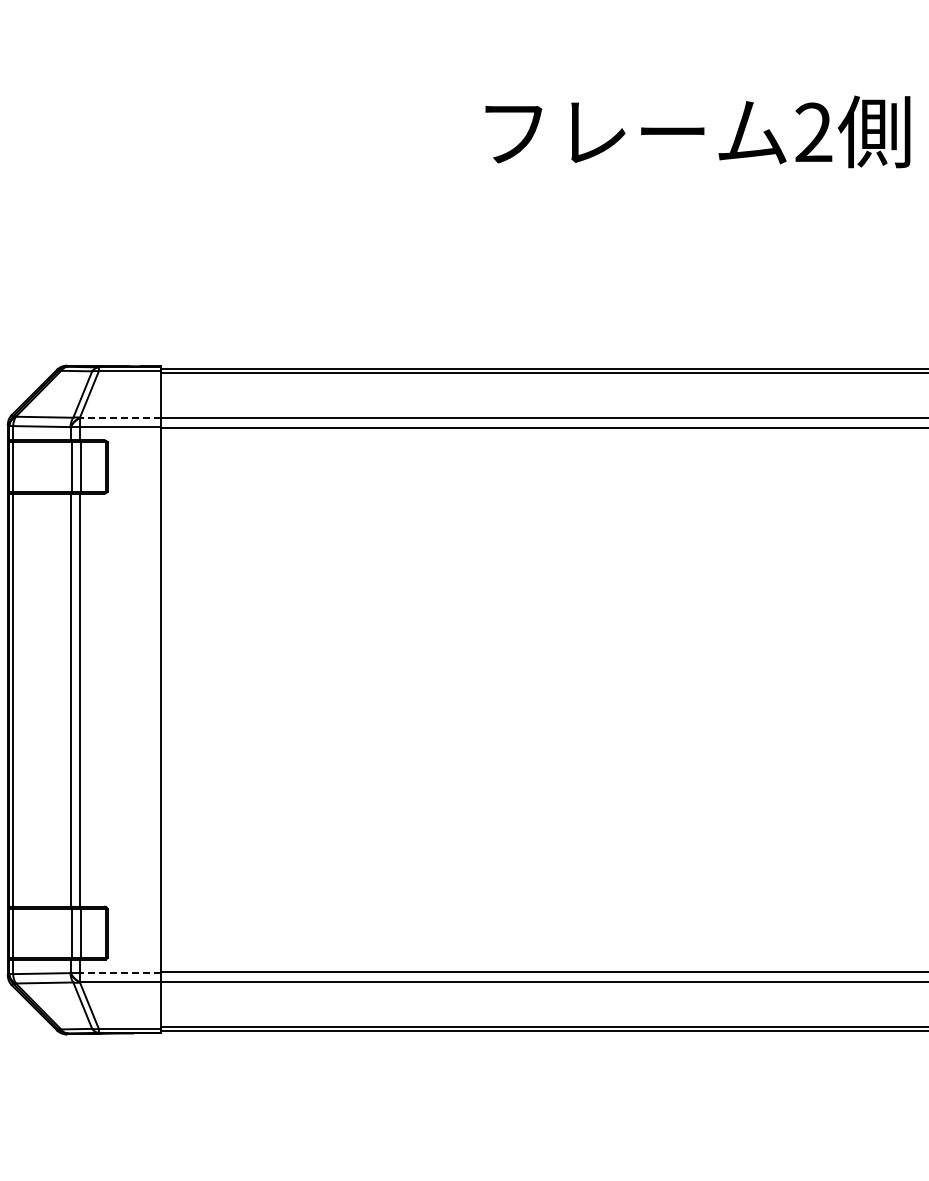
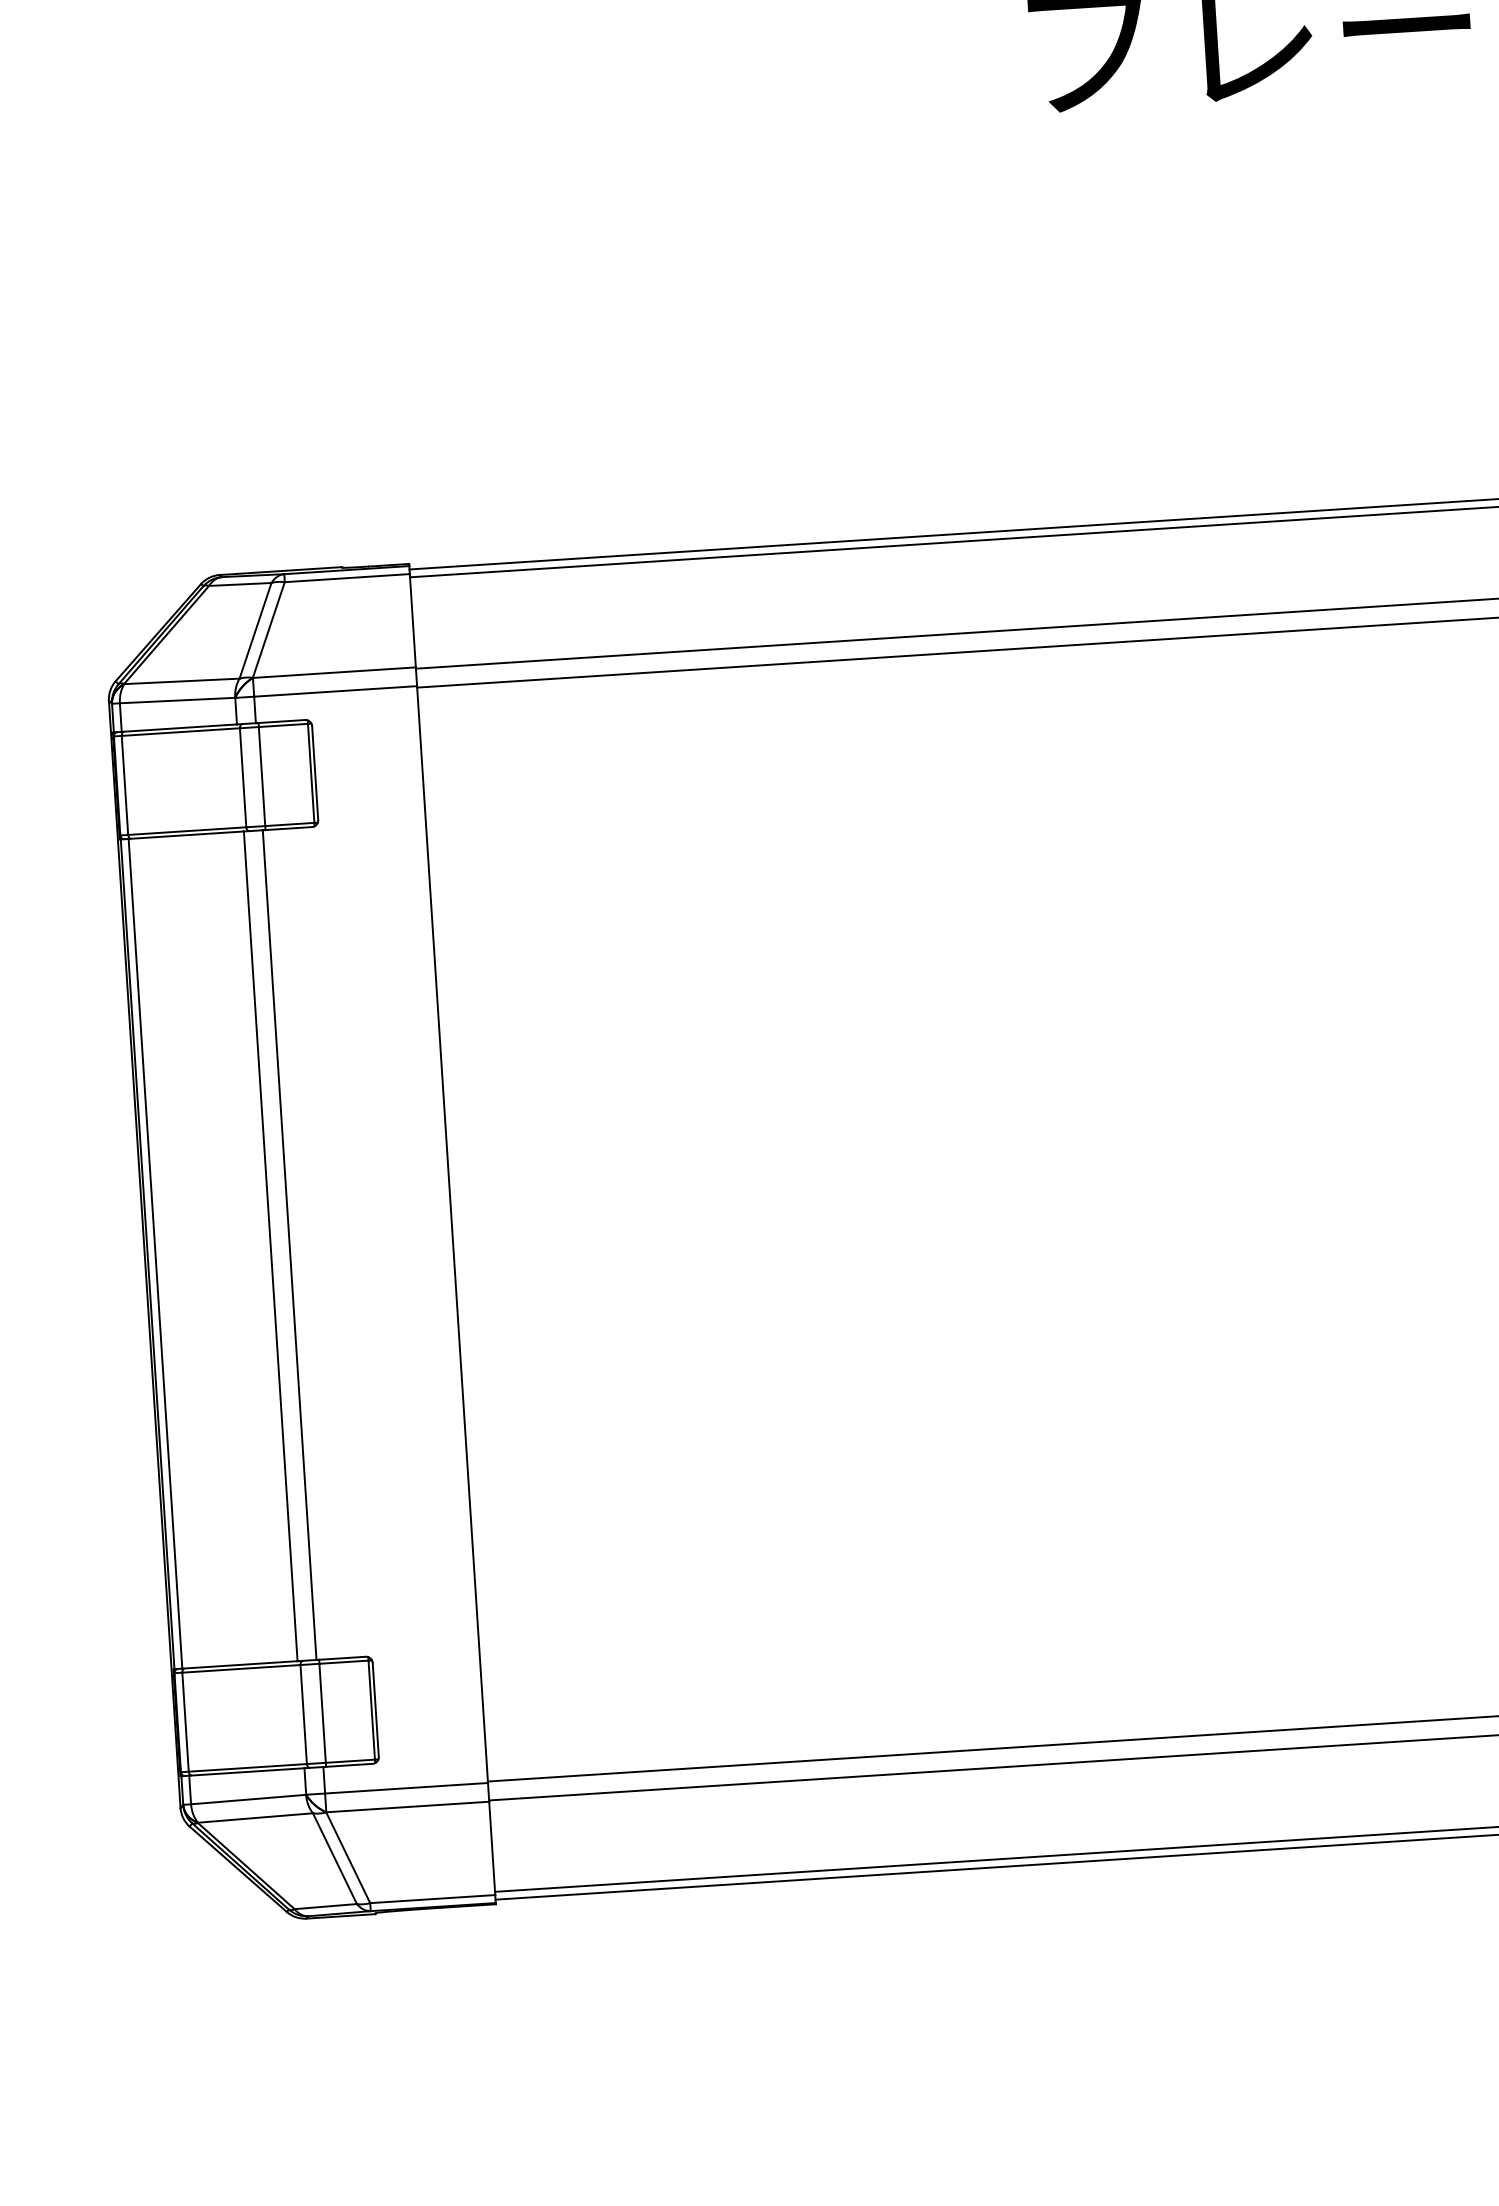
line: (120, 417) -> (334, 672), dashed -> solid
line: (120, 973) -> (406, 1789), dashed -> solid

